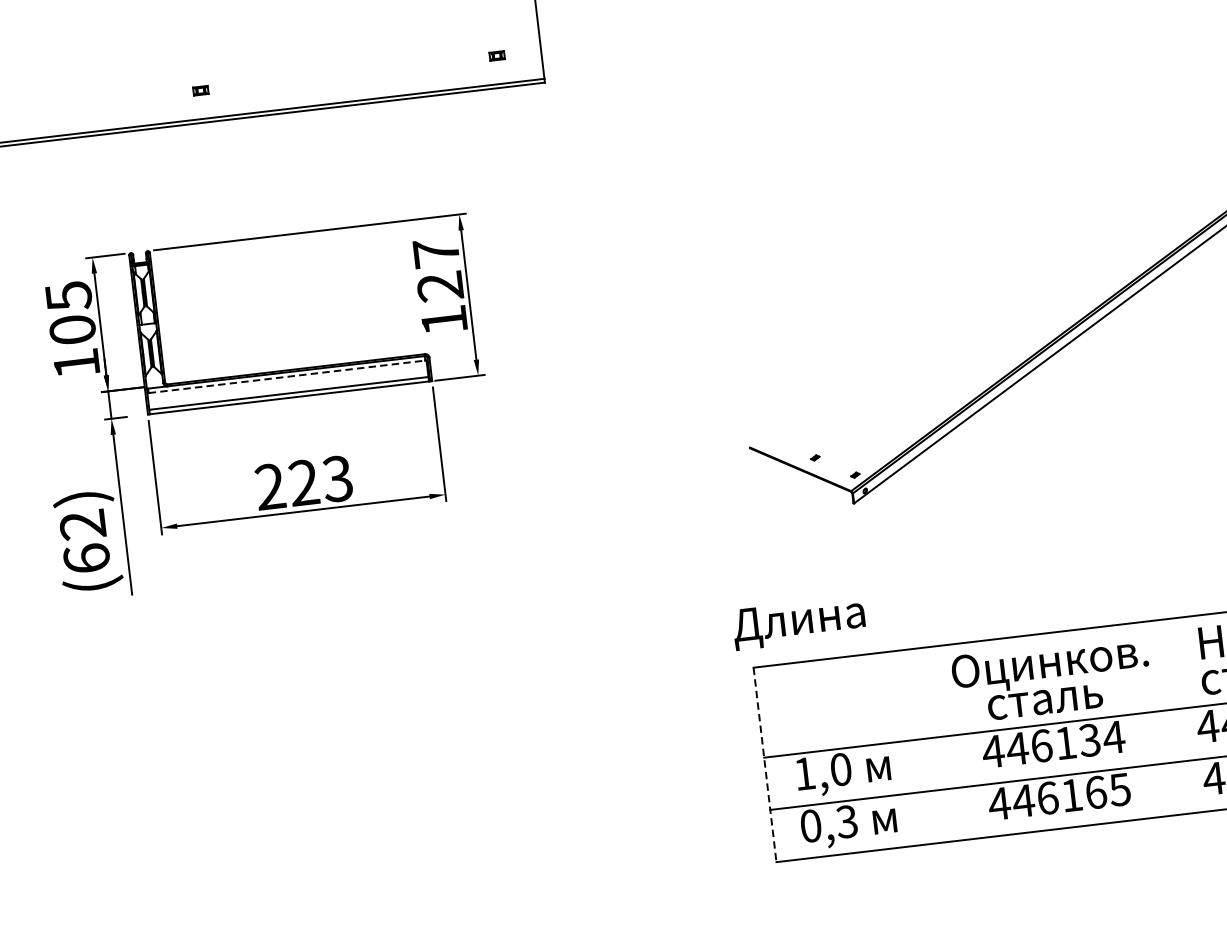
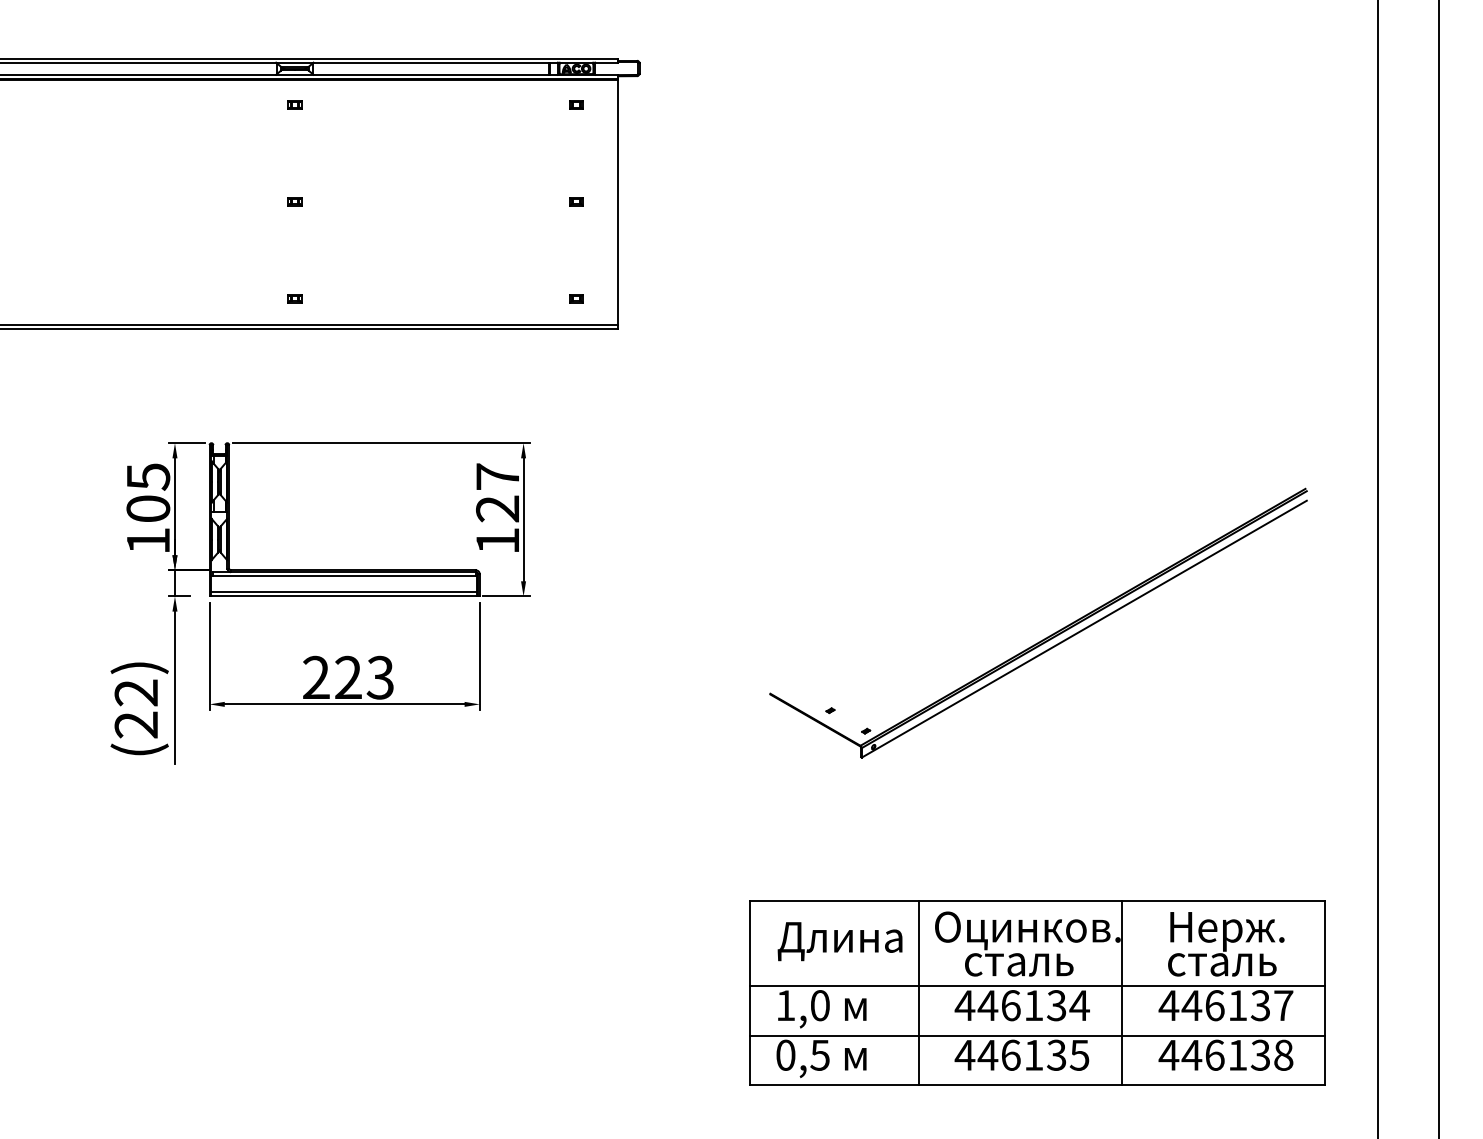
line: (287, 376) -> (344, 576), dashed -> solid
text: (86, 558) -> (136, 724), (62) -> (22)
text: (798, 622) -> (839, 941), moved
line: (1156, 718) -> (1121, 992), added
line: (942, 743) -> (918, 992), added
line: (765, 765) -> (749, 993), dashed -> solid
text: (1095, 791) -> (1056, 1054), 446165 -> 446135
text: (846, 821) -> (819, 1054), 0,3 -> 0,5

